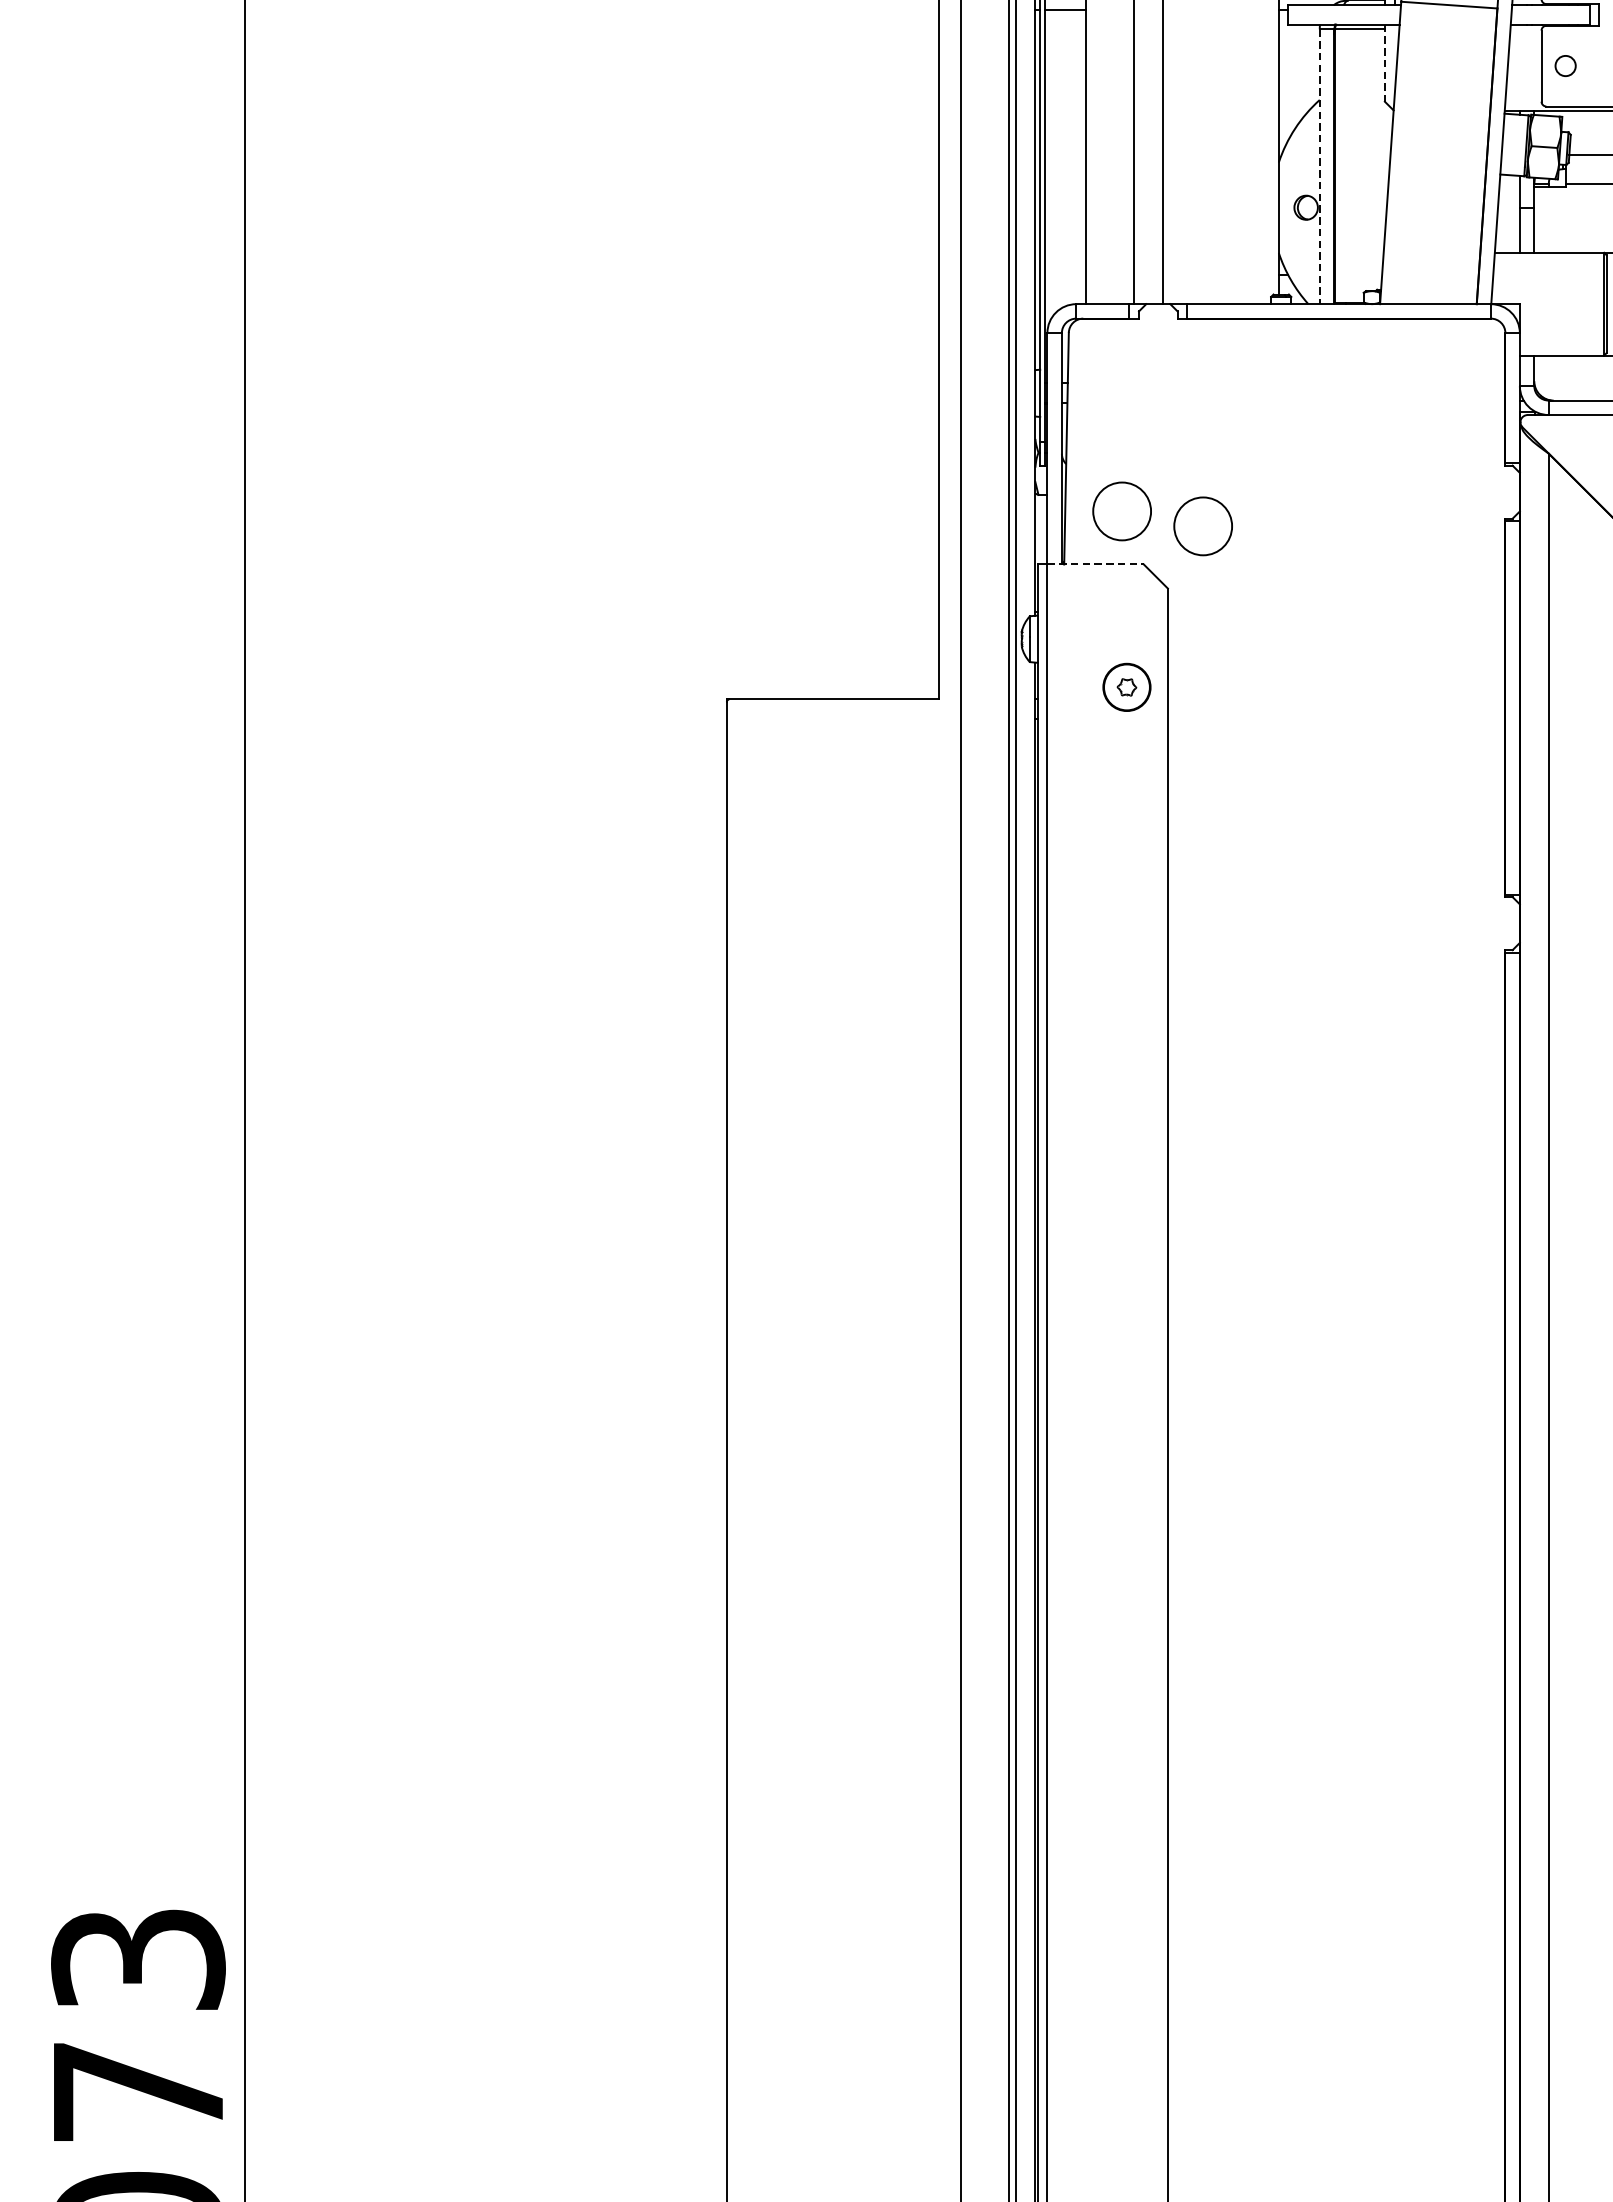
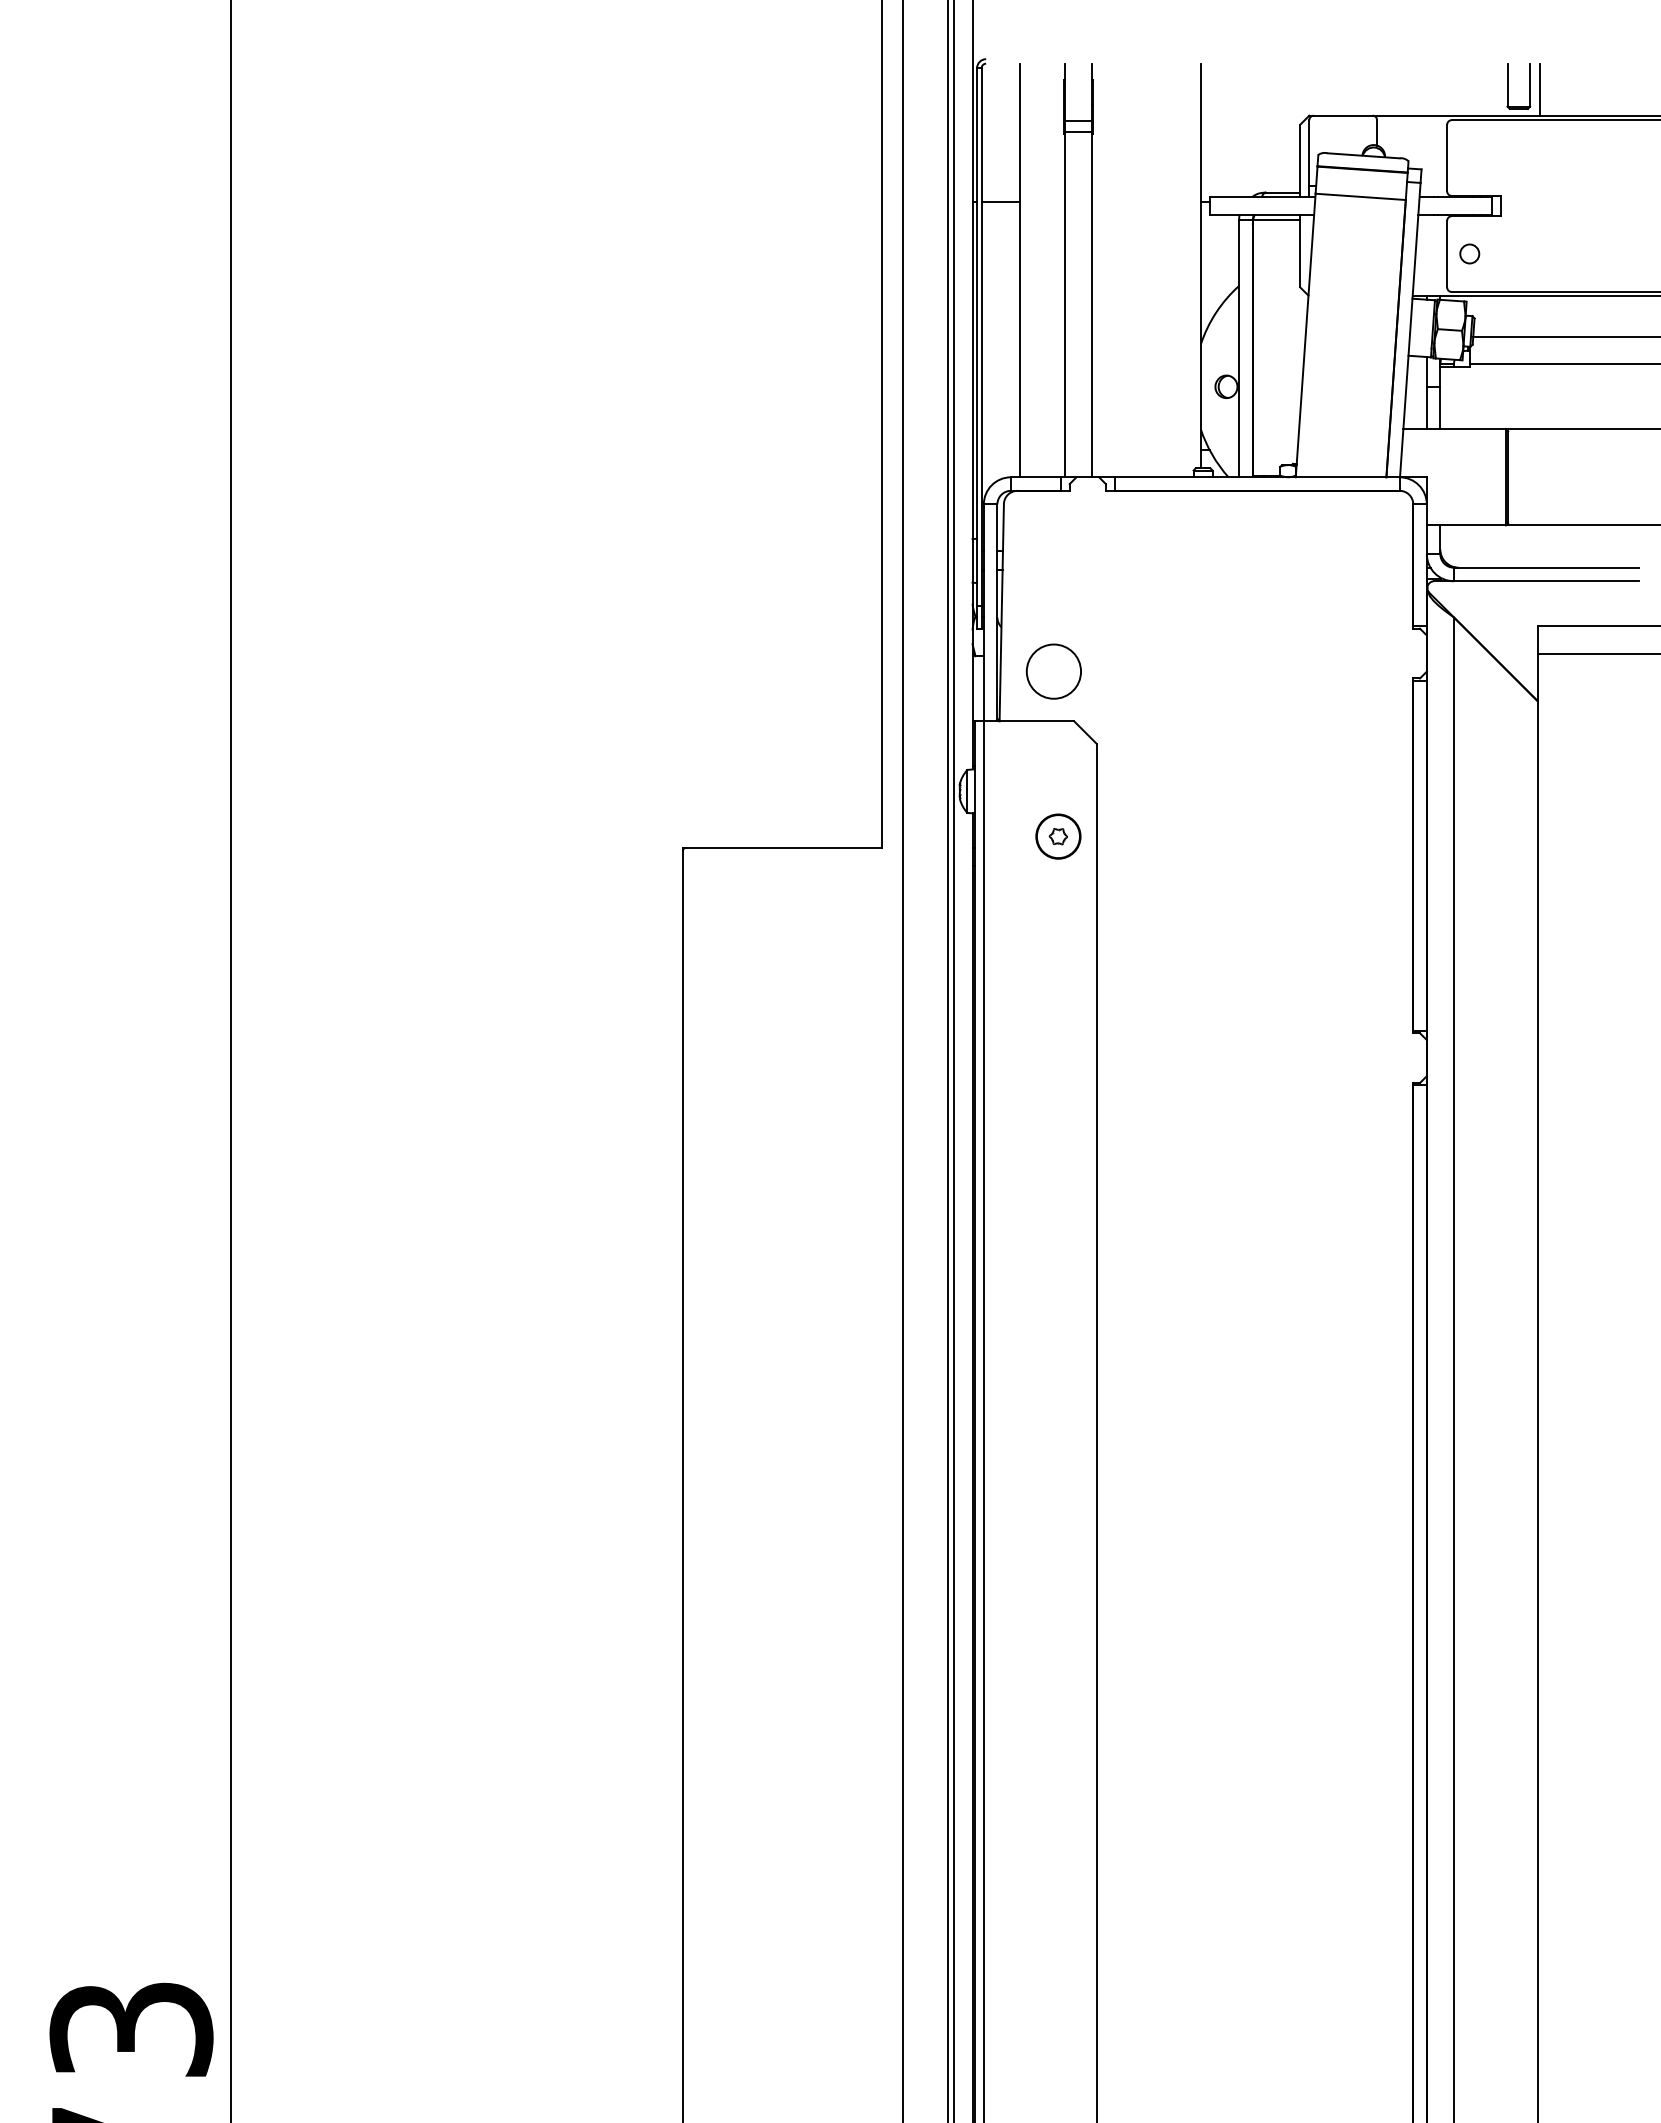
line: (1385, 63) -> (1300, 251), dashed -> solid
line: (1320, 166) -> (1239, 348), dashed -> solid
circle: (1202, 526) -> (1129, 685), removed
line: (1096, 564) -> (1029, 721), dashed -> solid

